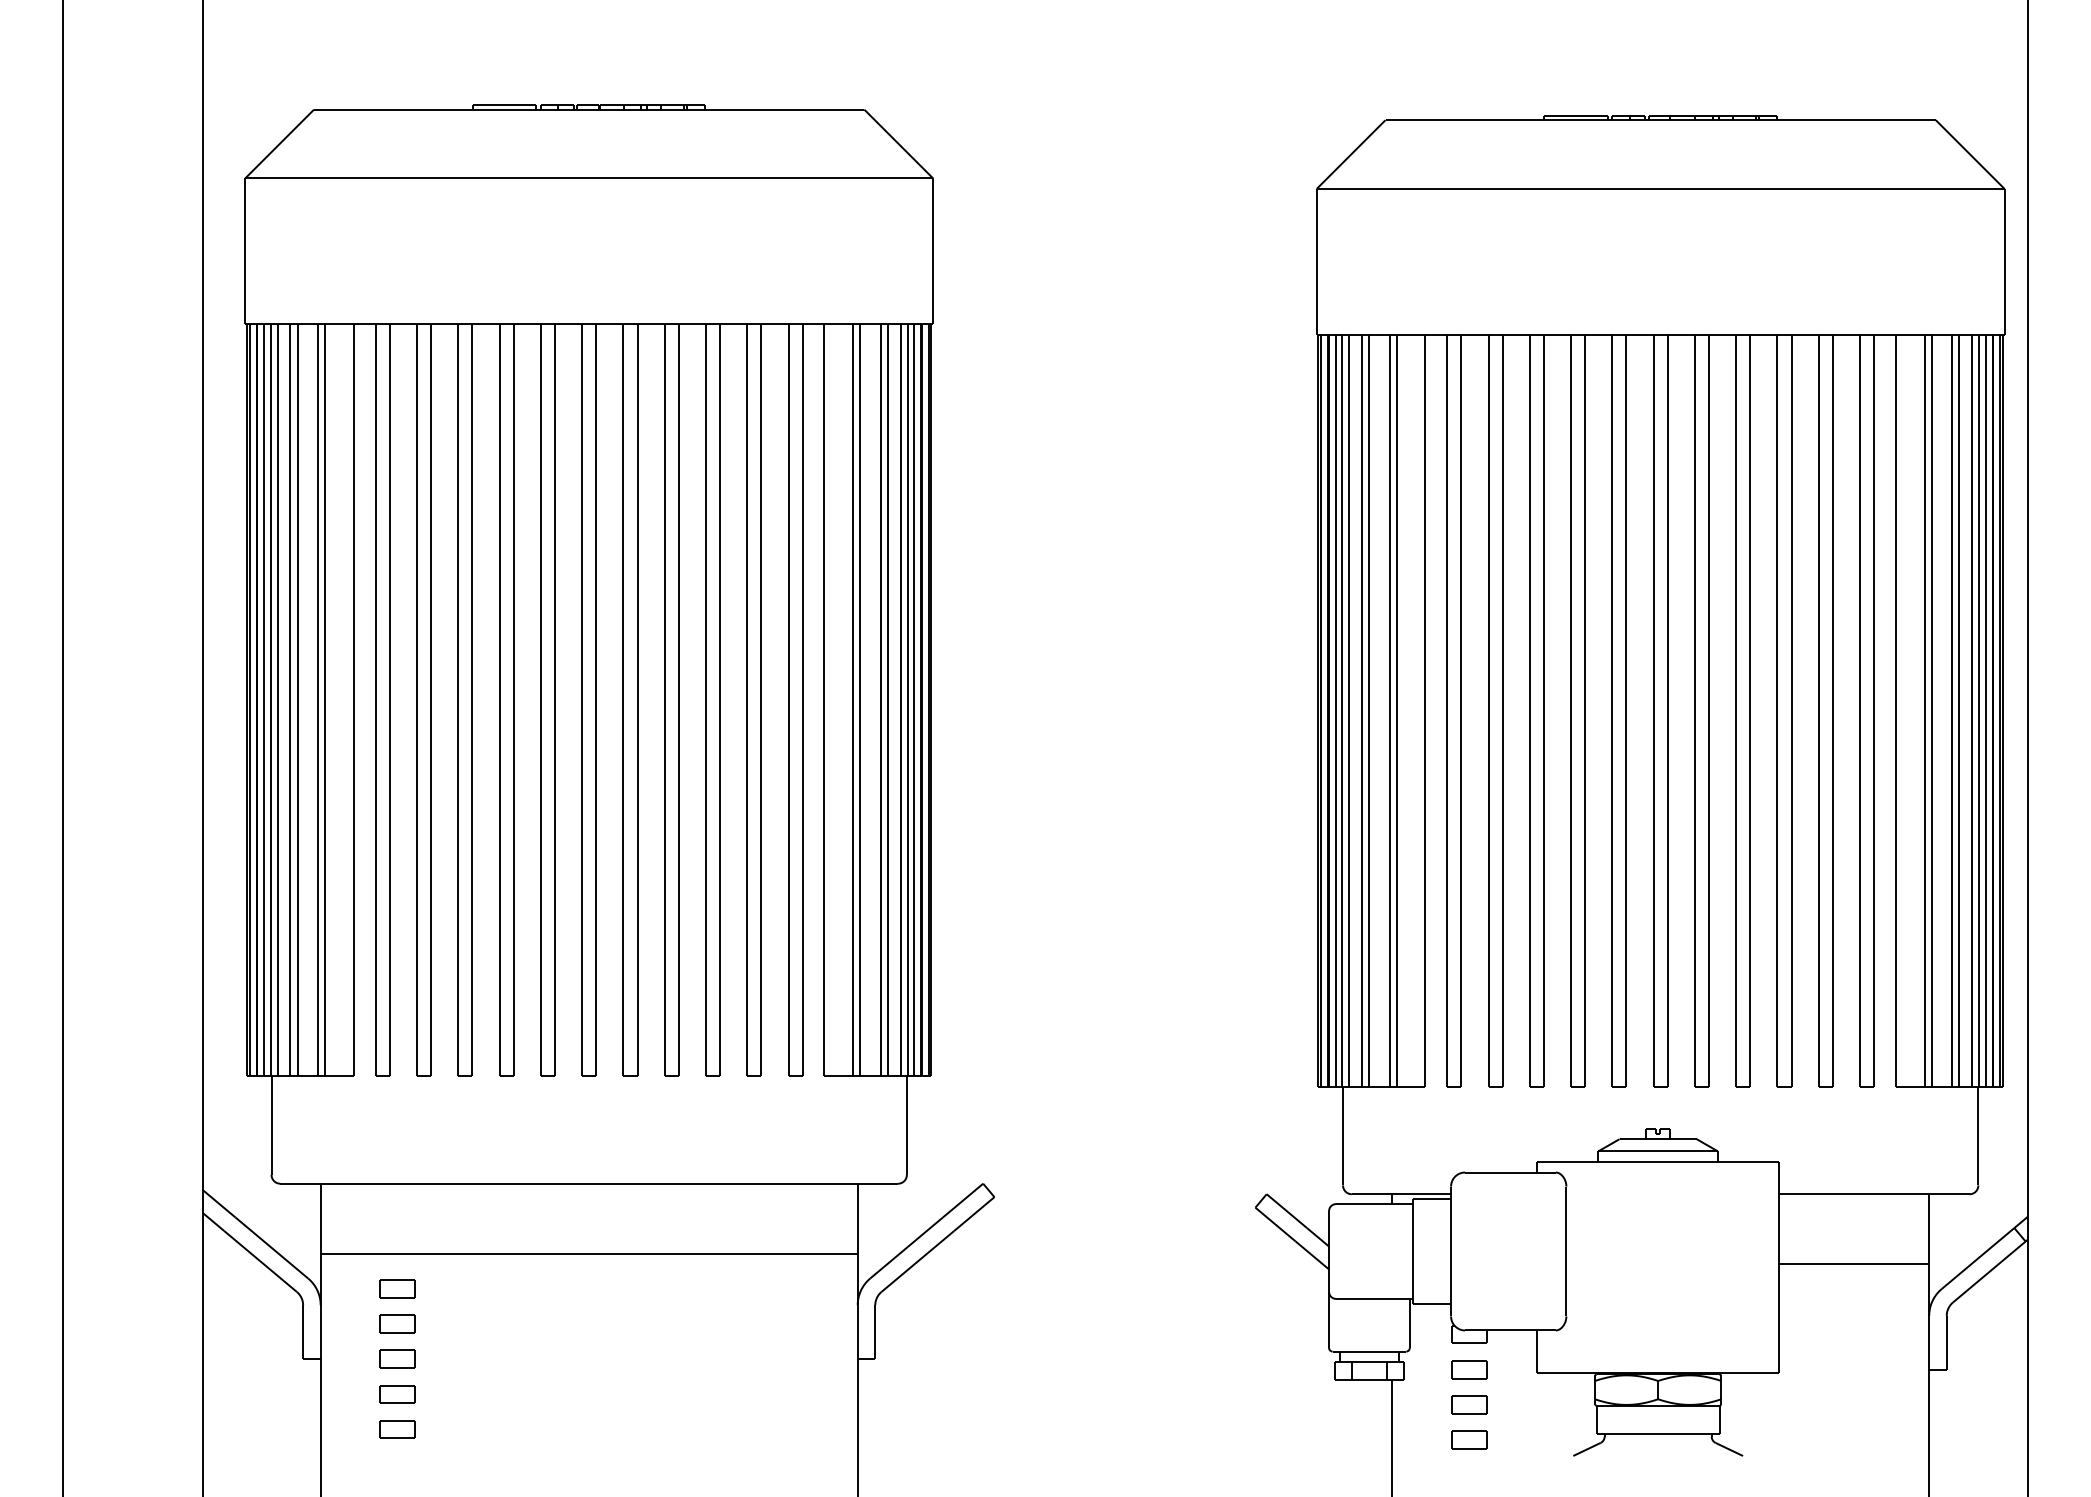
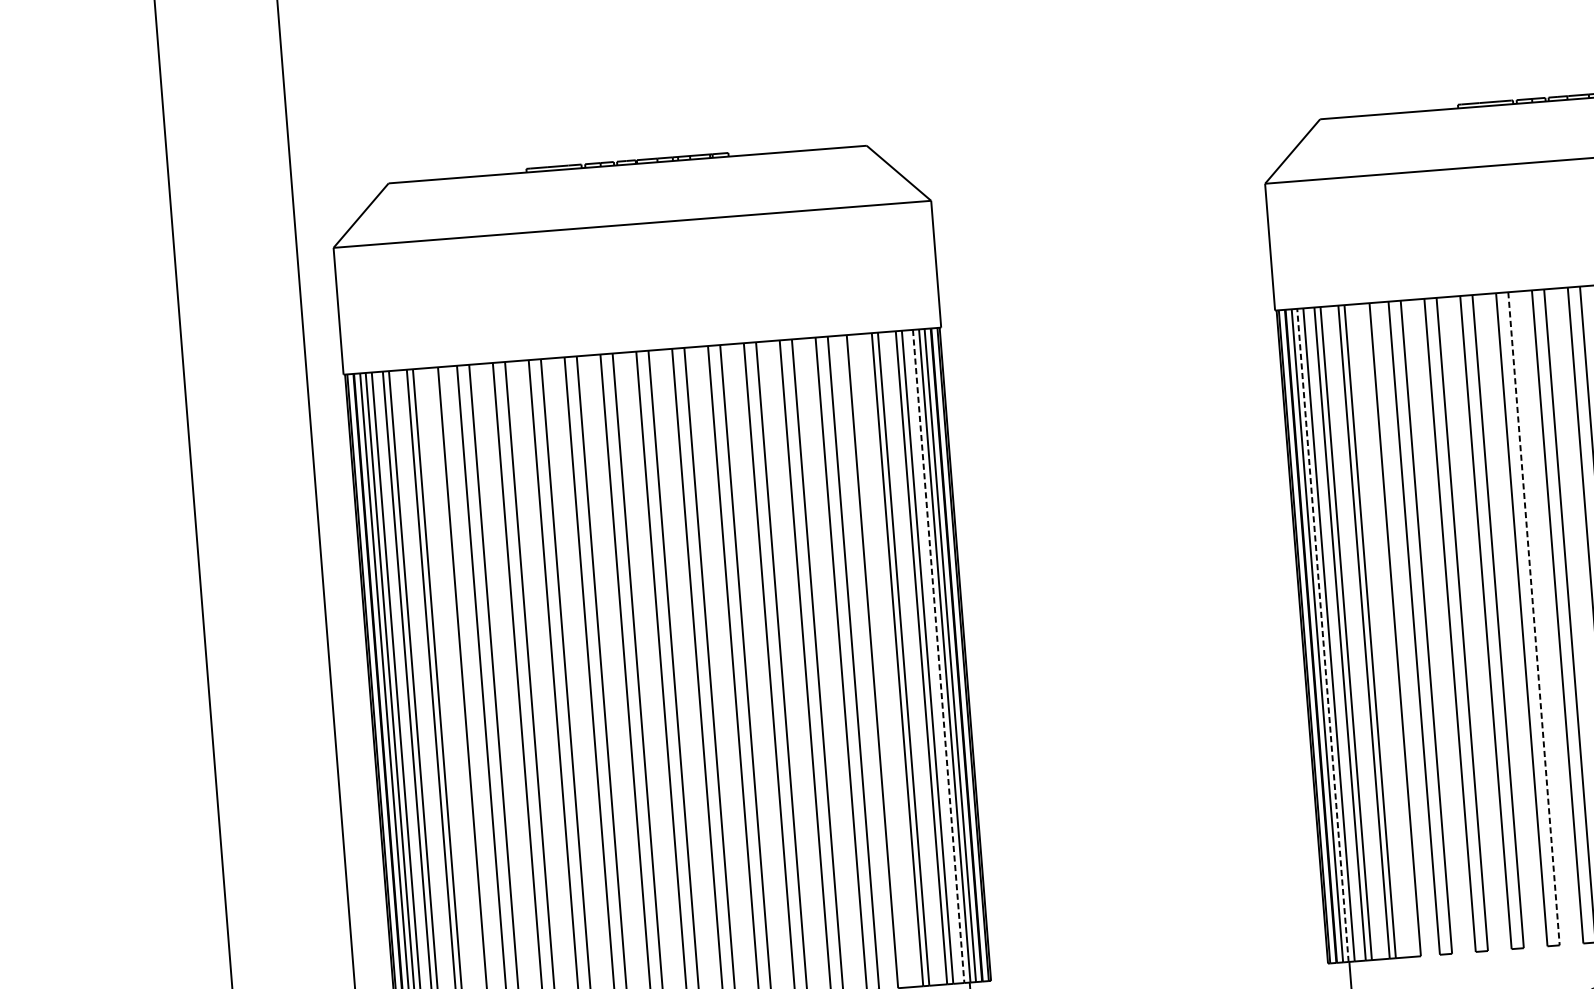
line: (900, 700) -> (938, 656), solid -> dashed
line: (1342, 710) -> (1323, 635), solid -> dashed
line: (1585, 710) -> (1534, 618), solid -> dashed

